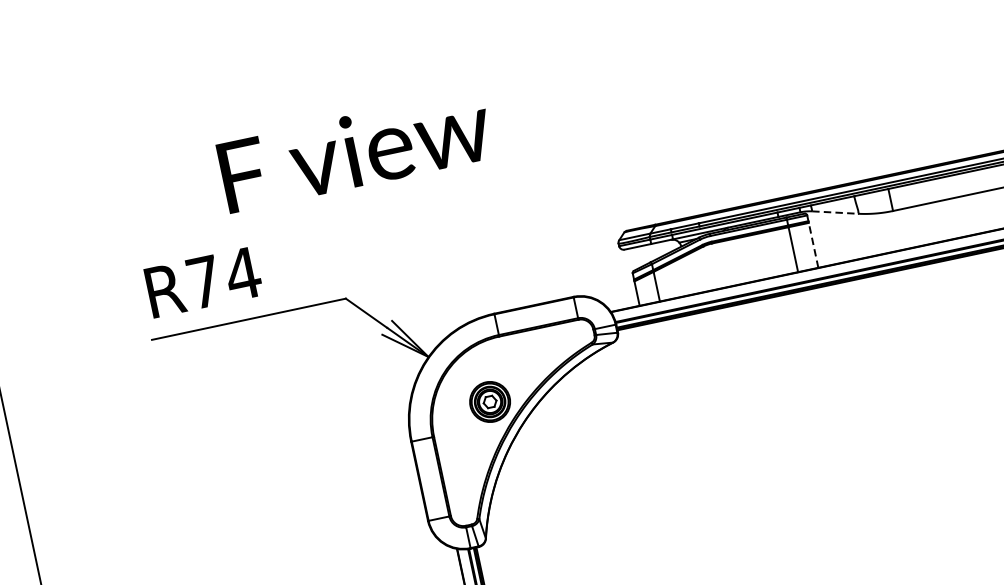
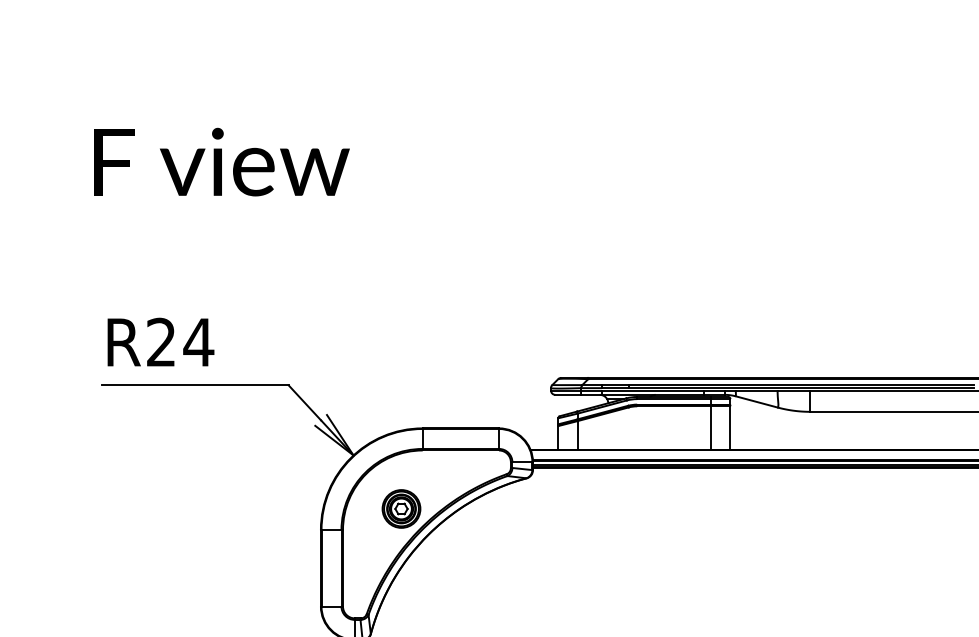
text: (355, 150) -> (221, 161), moved
line: (834, 212) -> (756, 401), dashed -> solid
line: (813, 244) -> (730, 427), dashed -> solid
text: (204, 281) -> (161, 341), R74 -> R24

